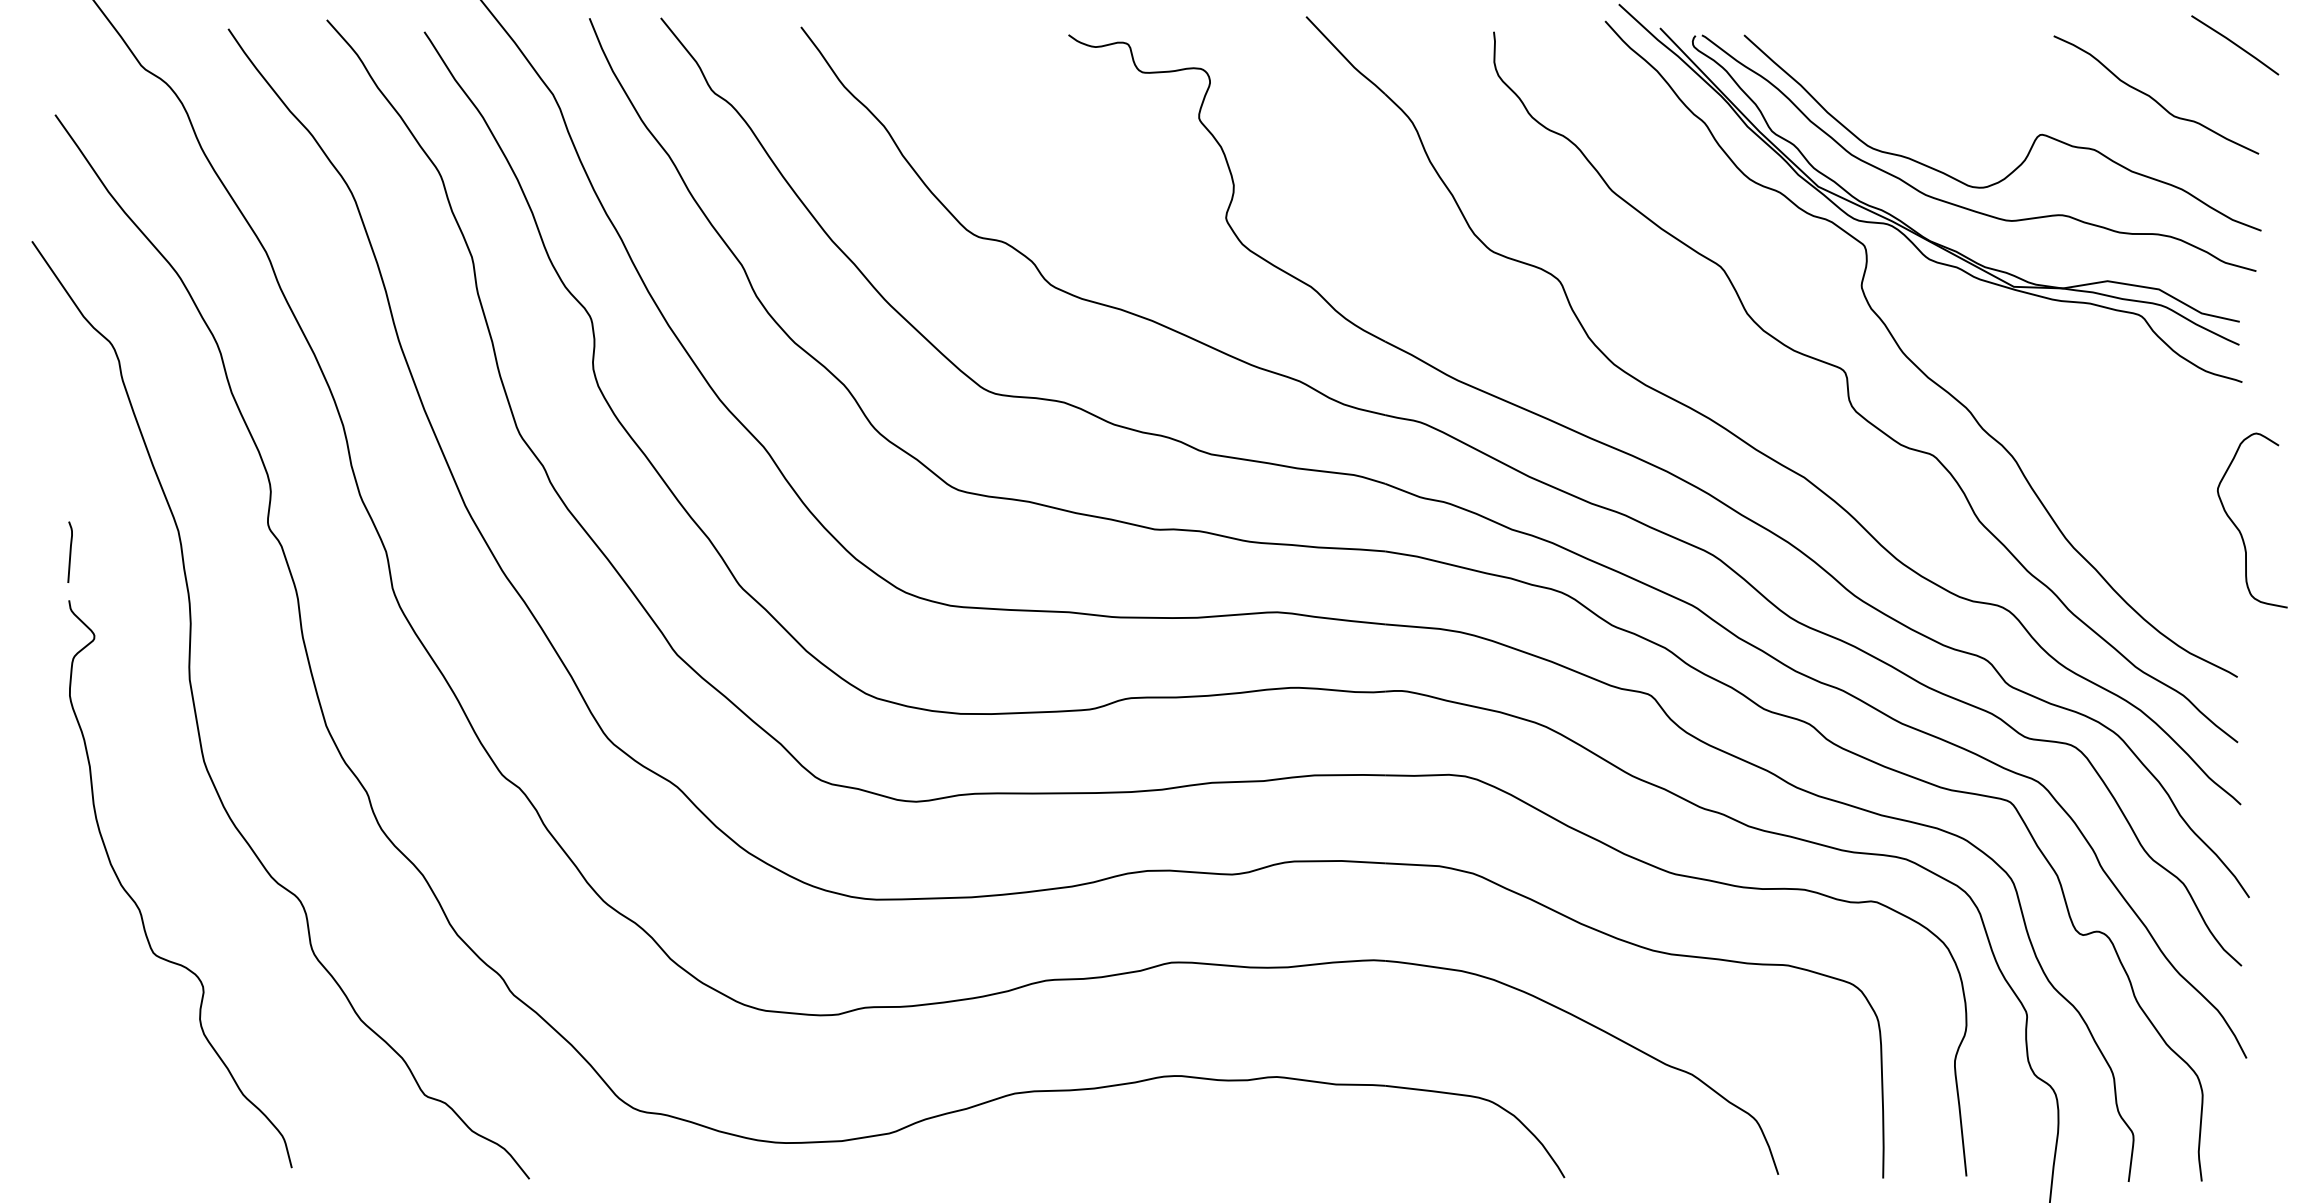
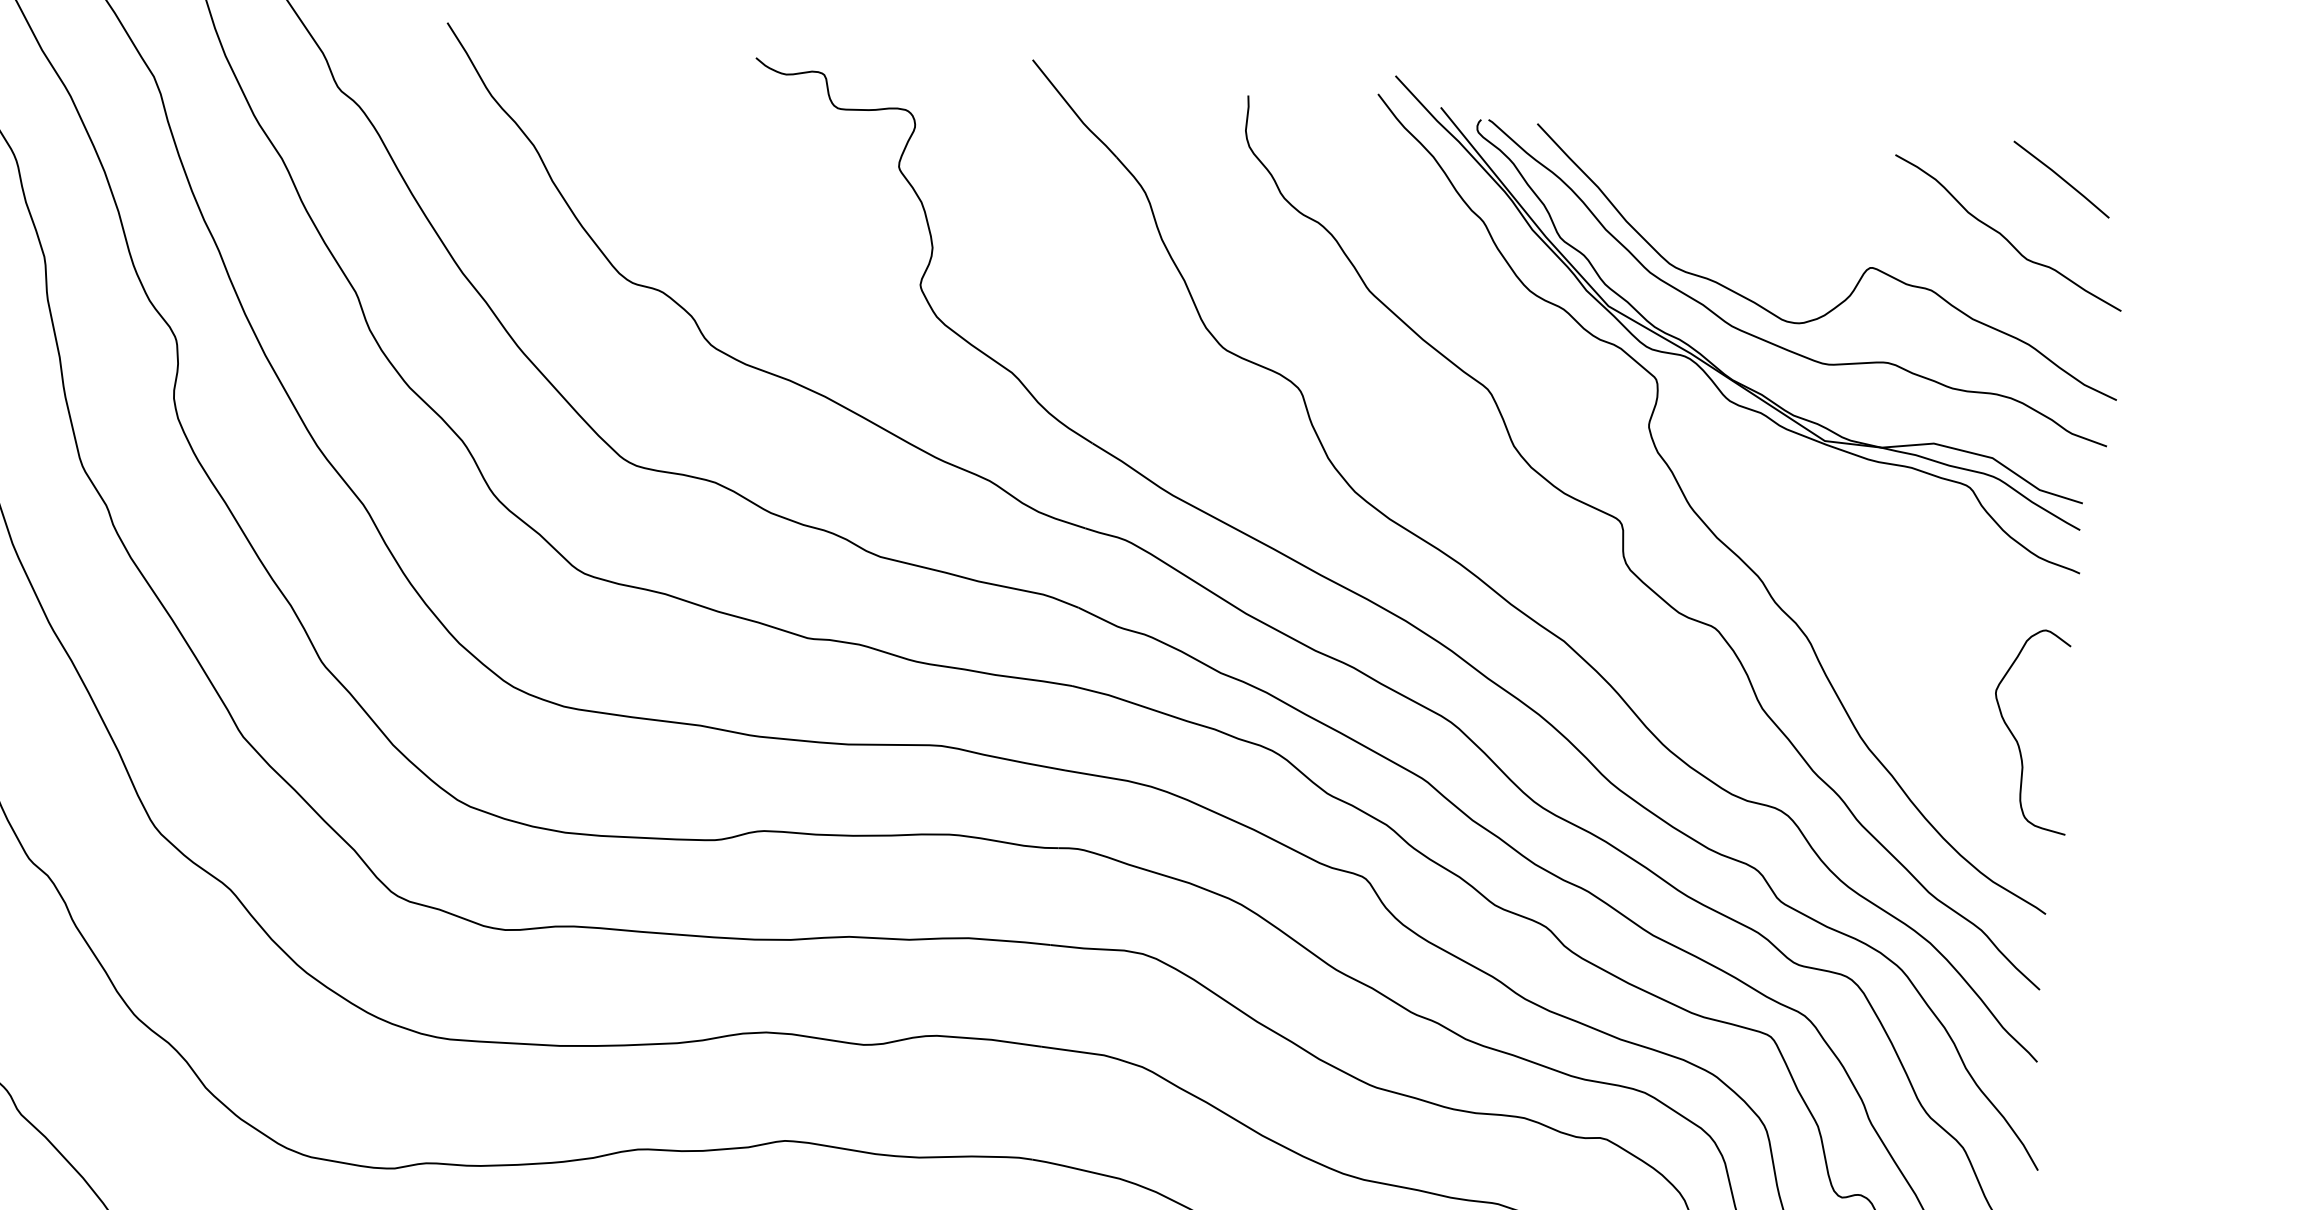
line: (2235, 45) -> (2061, 179), moved
curve: (2240, 530) -> (2018, 741), moved

